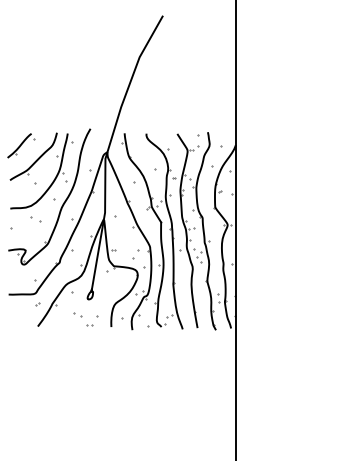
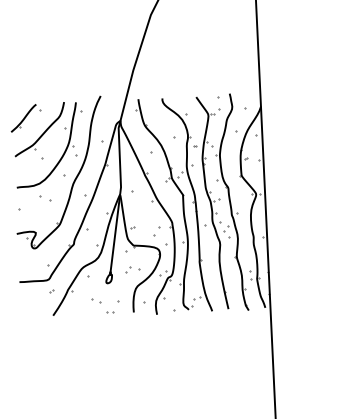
part: (112, 287) -> (133, 269), added

